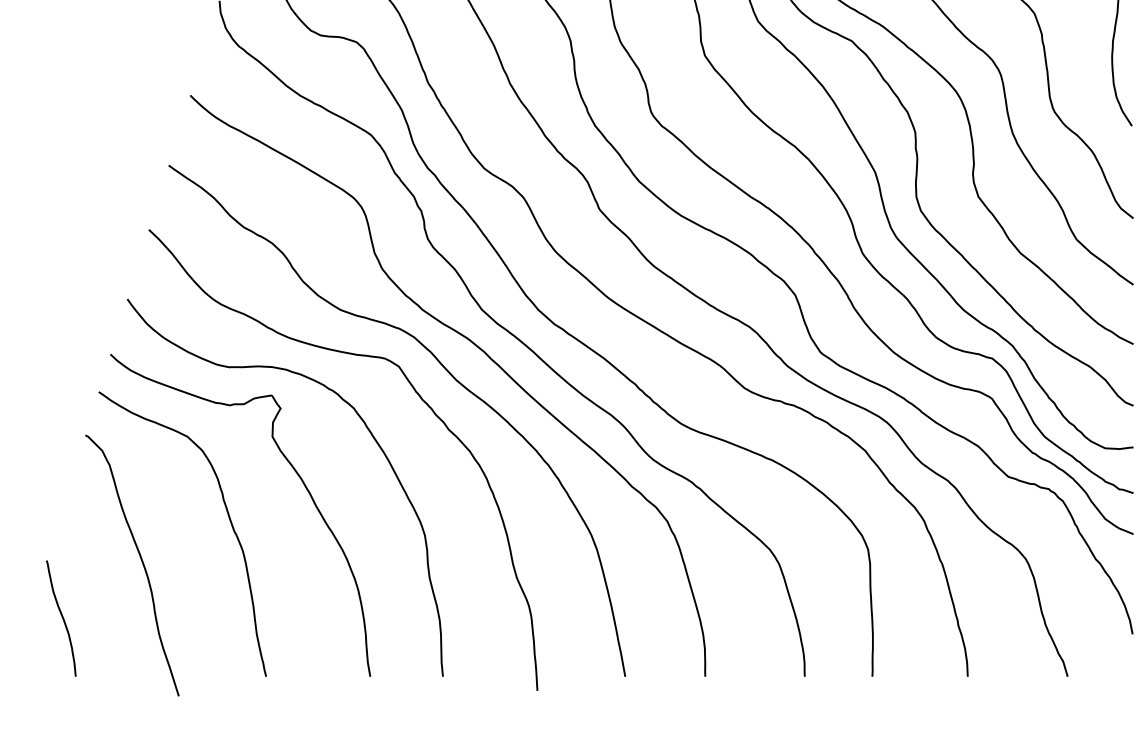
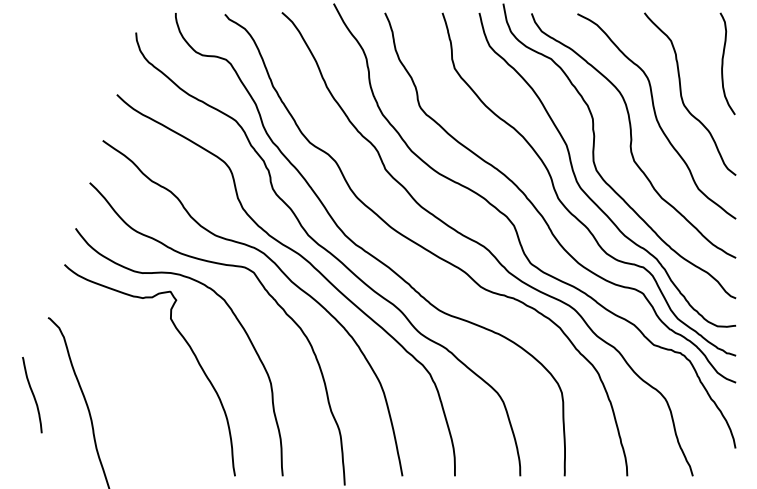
curve: (227, 517) -> (141, 371), removed
curve: (61, 619) -> (32, 395), moved

